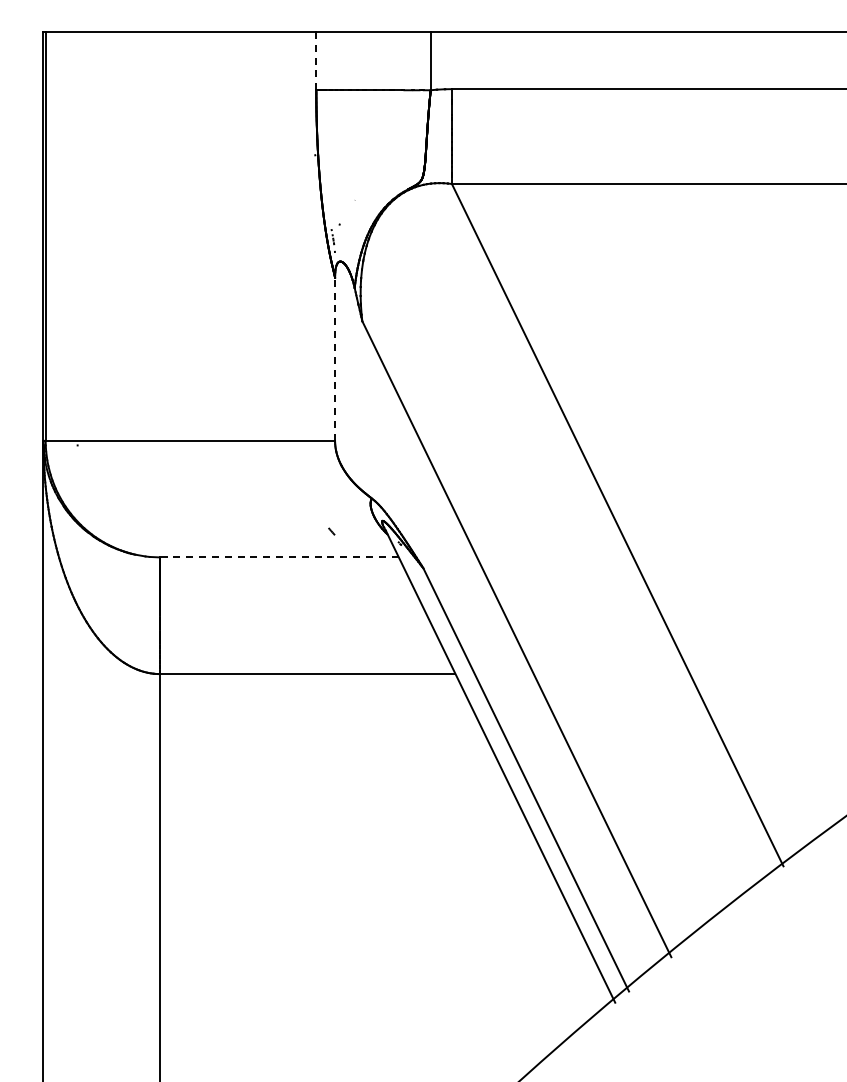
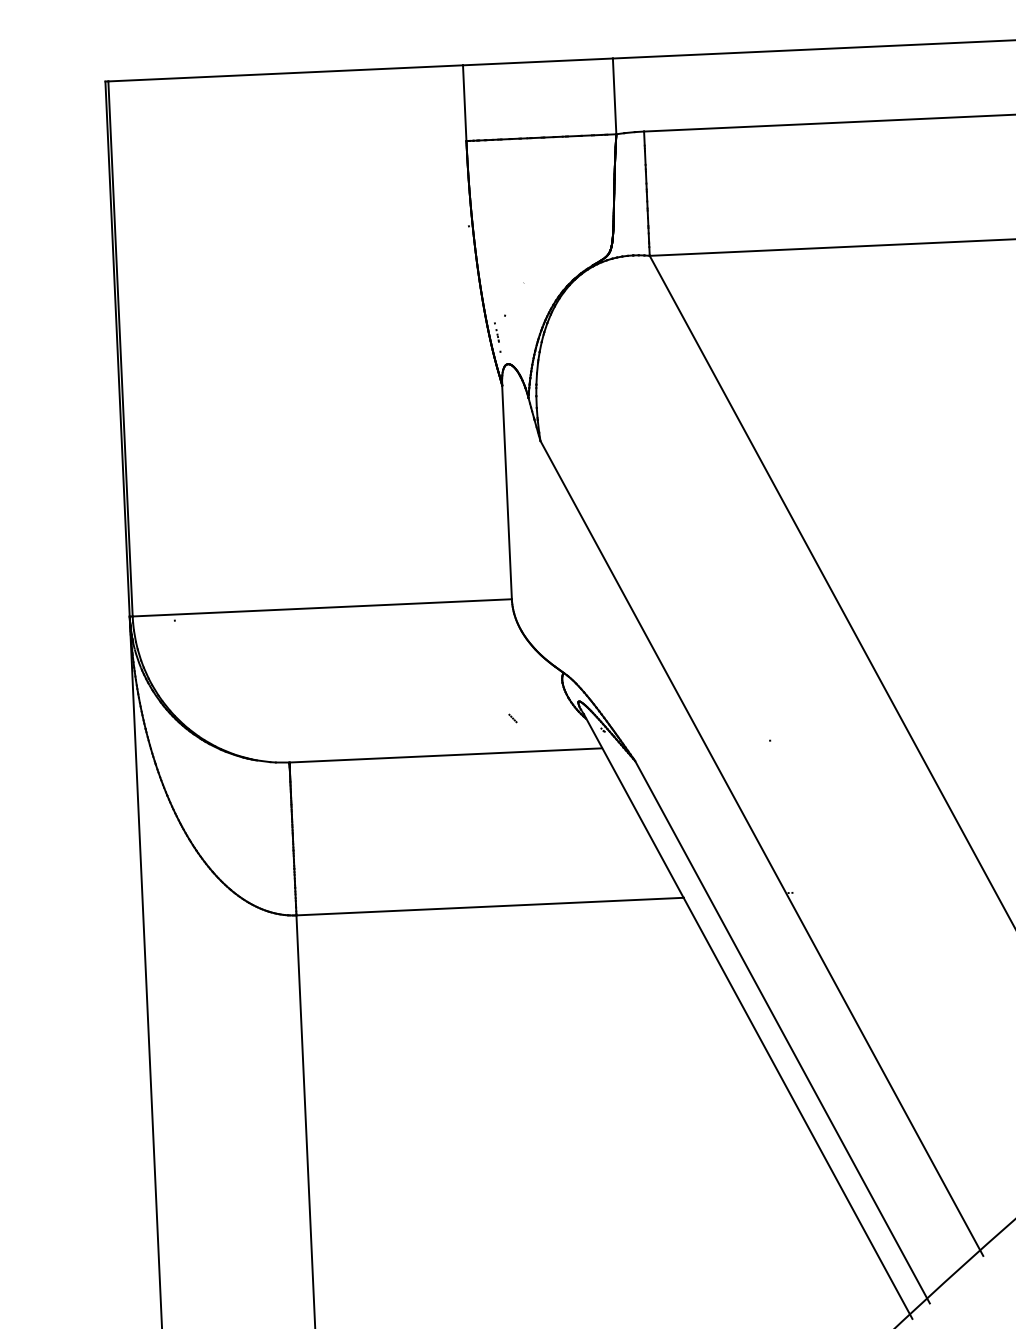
line: (316, 61) -> (464, 103), dashed -> solid
line: (335, 359) -> (507, 492), dashed -> solid
line: (278, 557) -> (444, 755), dashed -> solid

